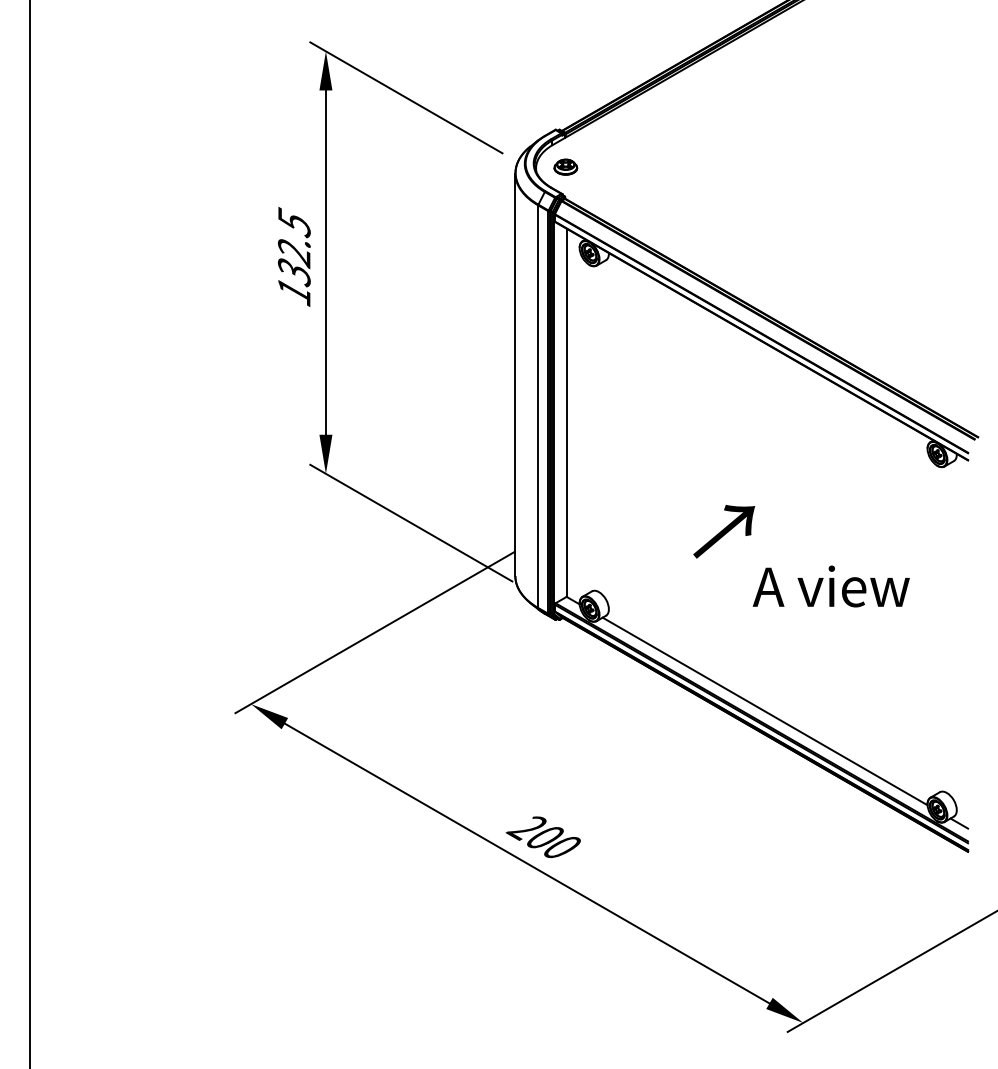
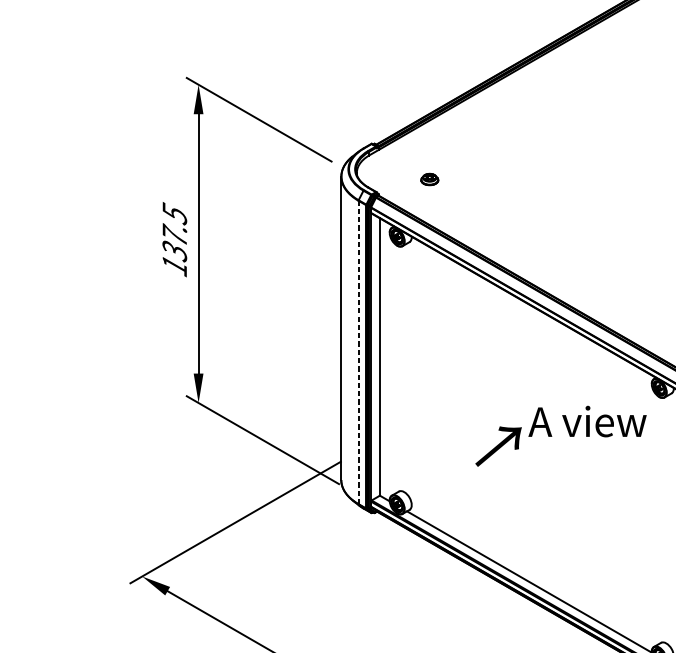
part: (565, 166) -> (429, 179), moved
text: (294, 251) -> (174, 235), 132.5 -> 137.5
line: (538, 406) -> (358, 352), solid -> dashed
text: (830, 586) -> (586, 421), moved

